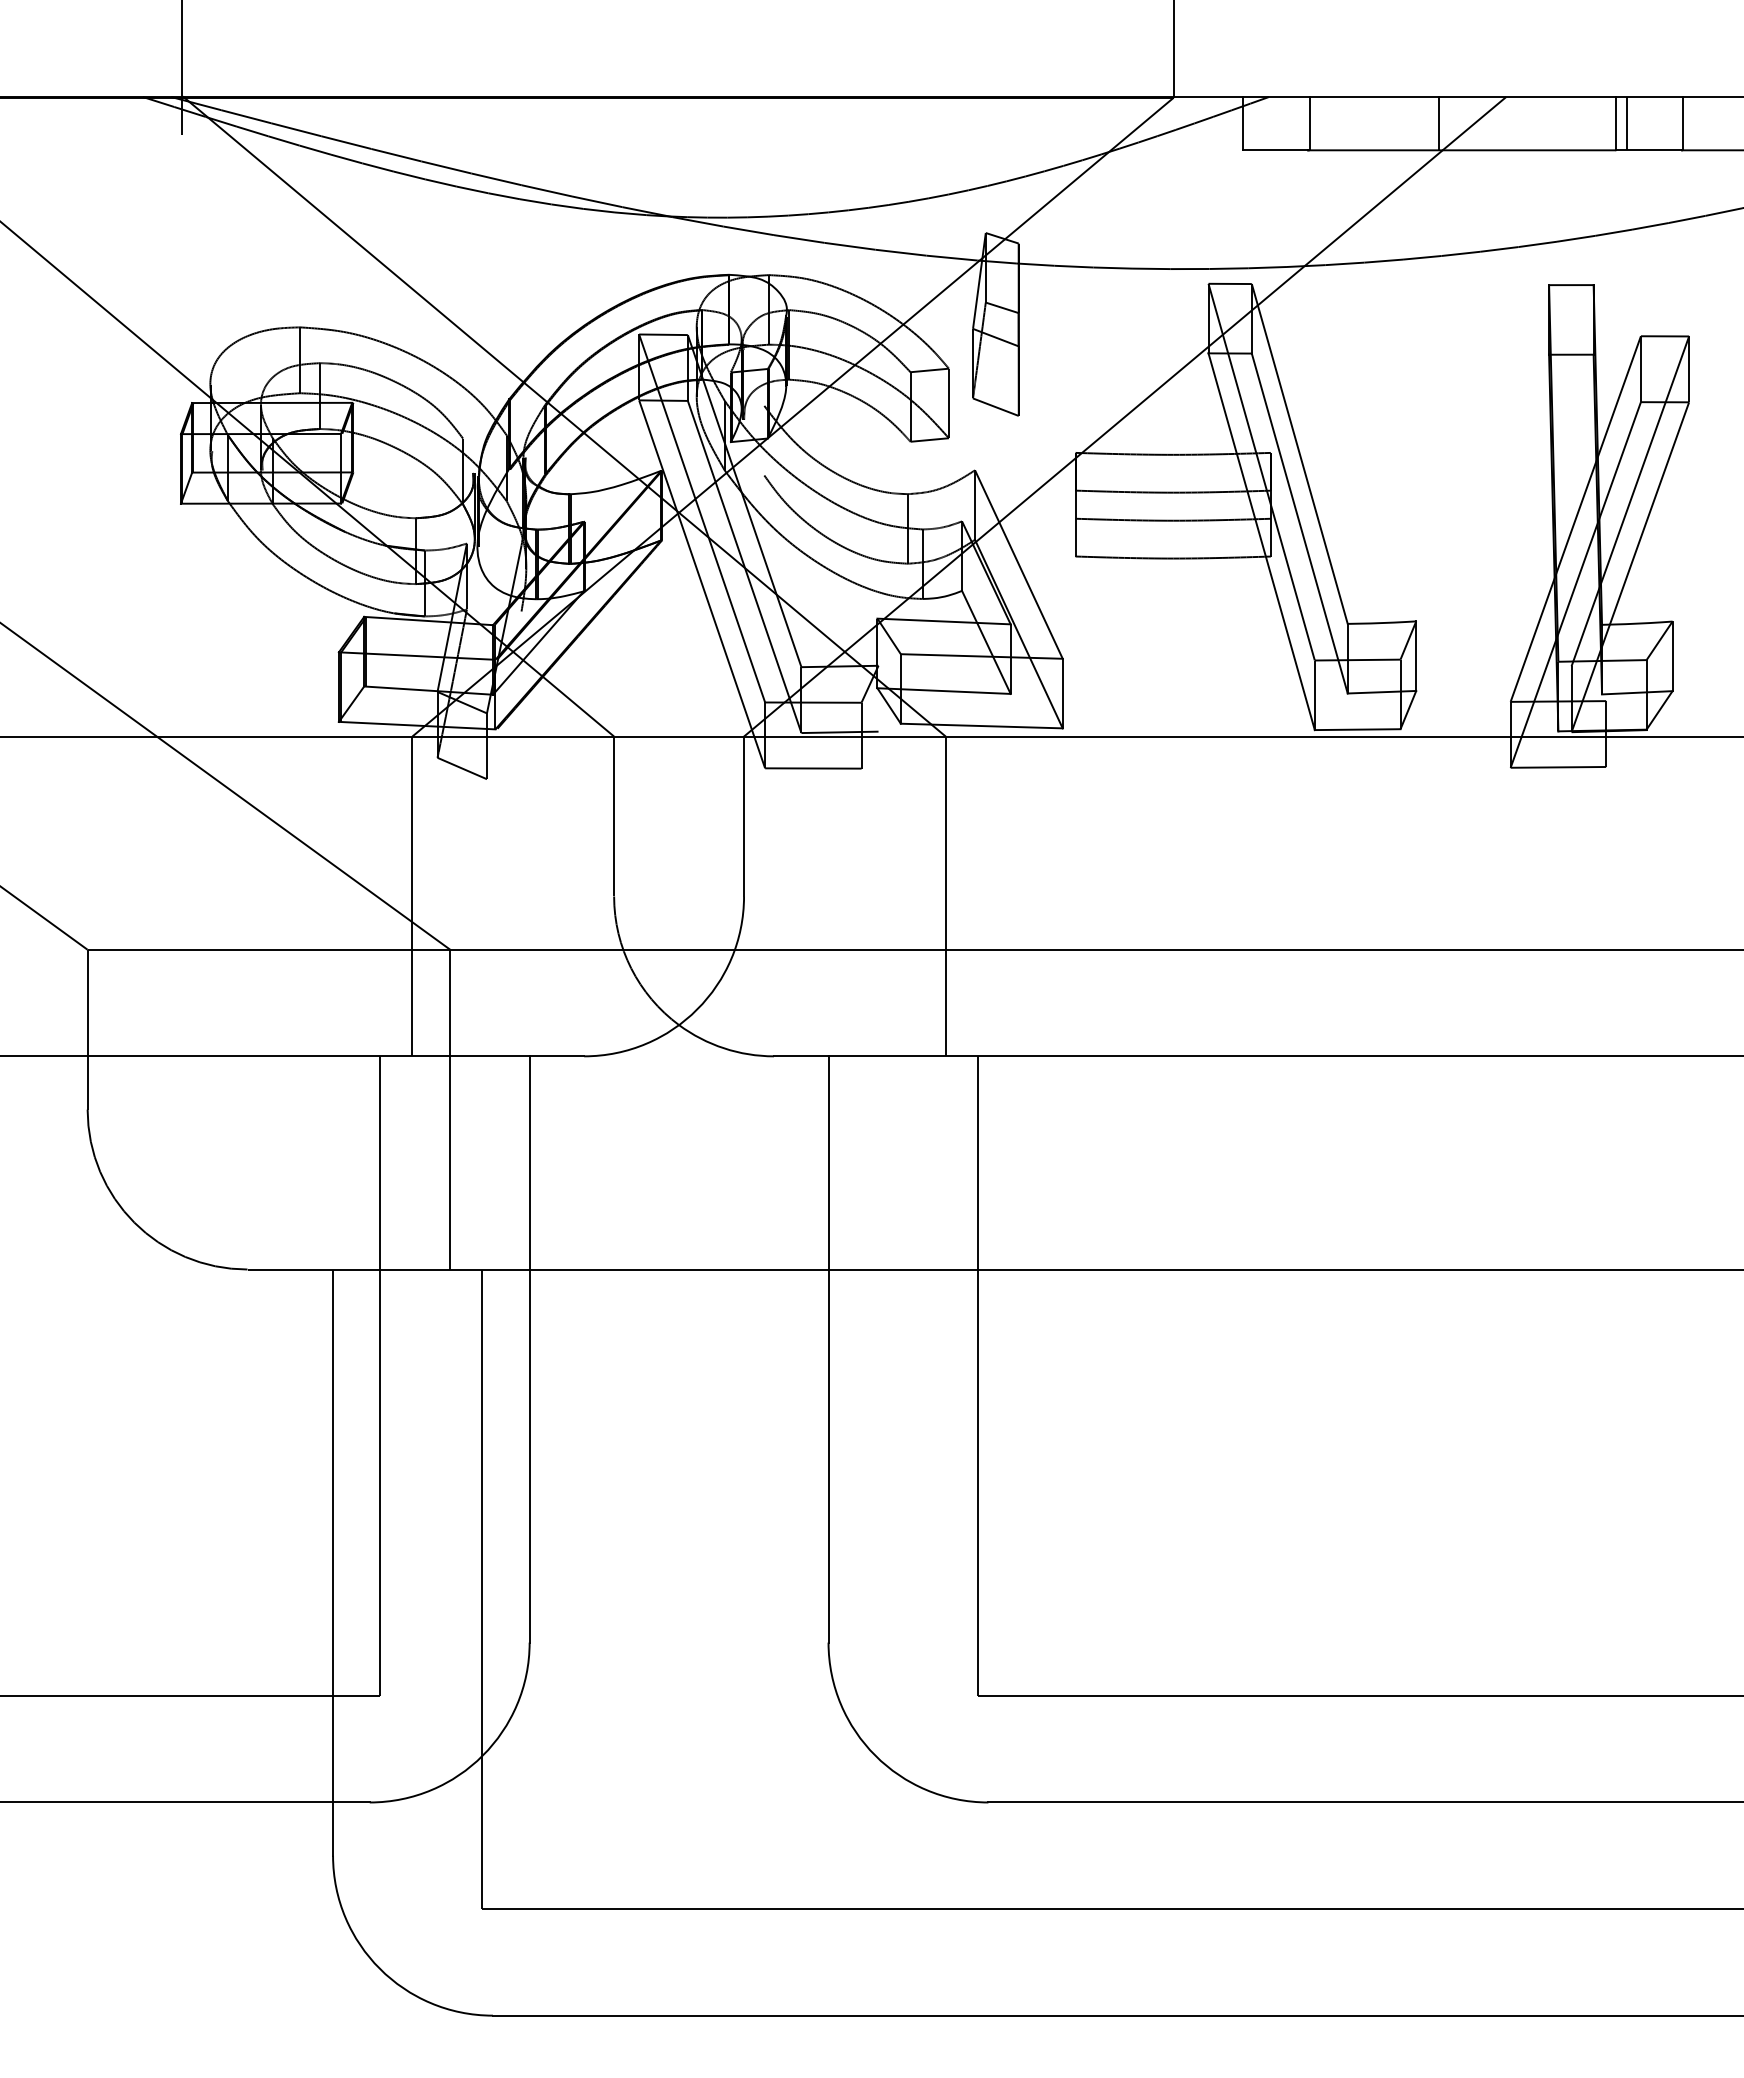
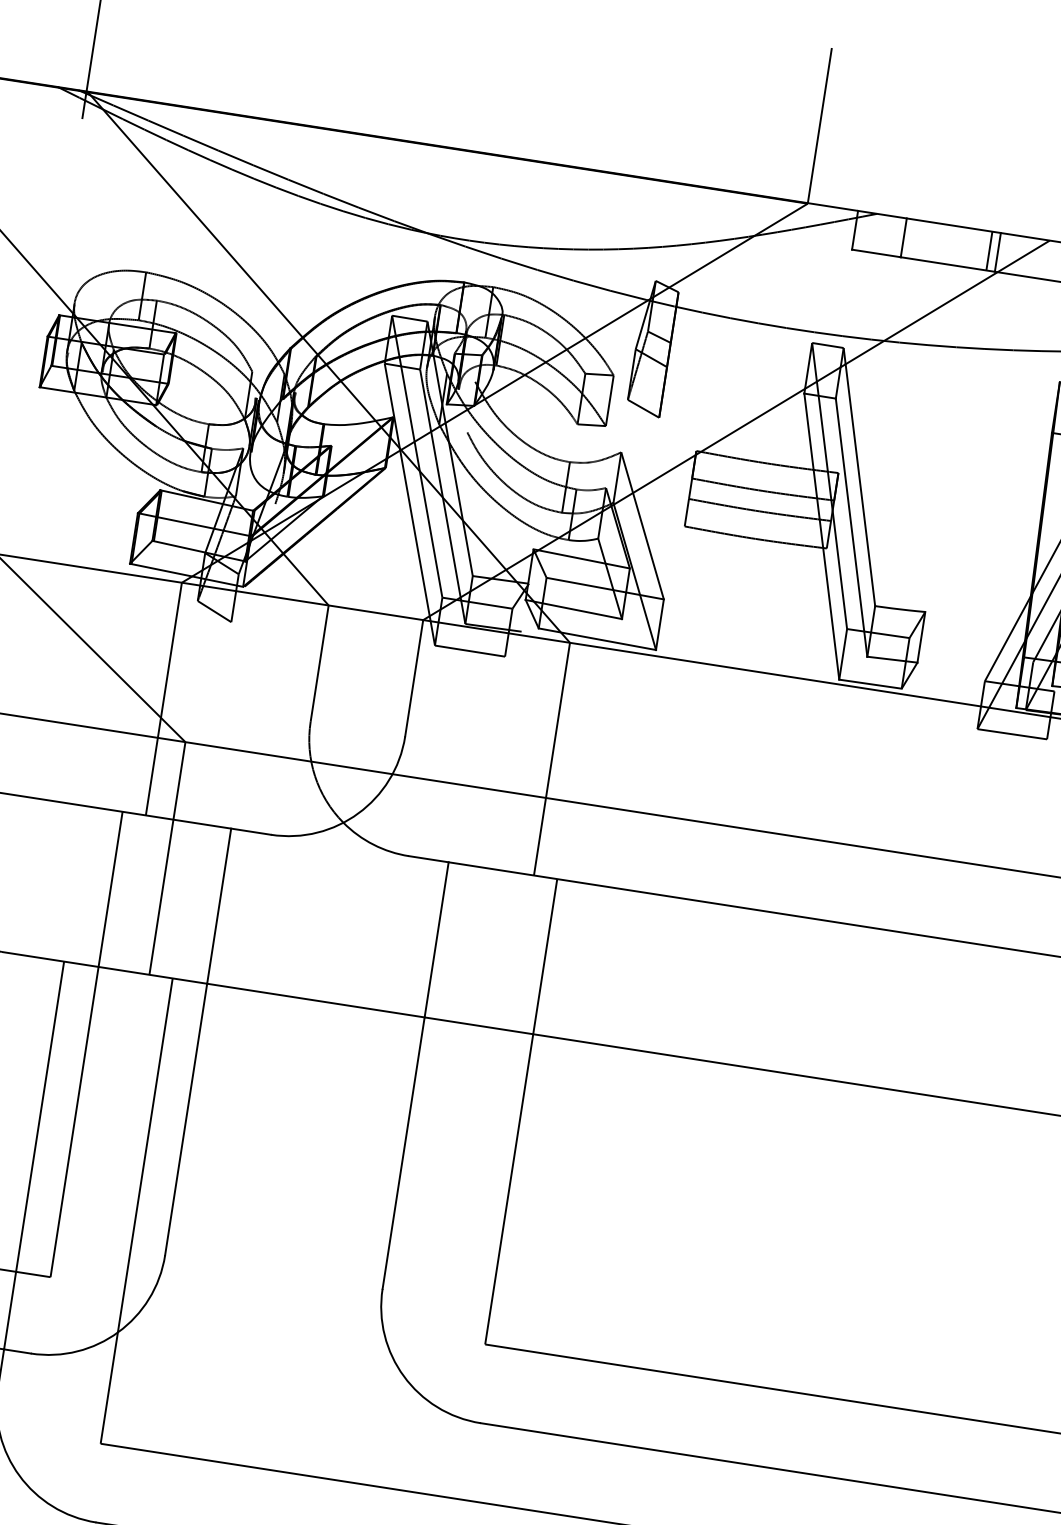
line: (1427, 123) -> (989, 250), added

